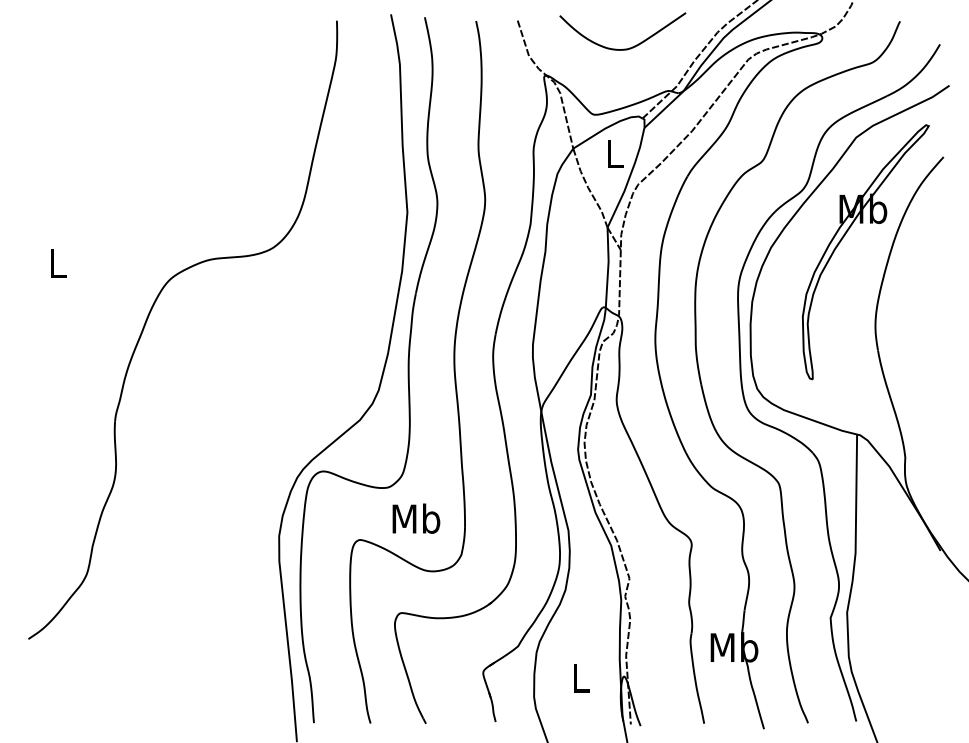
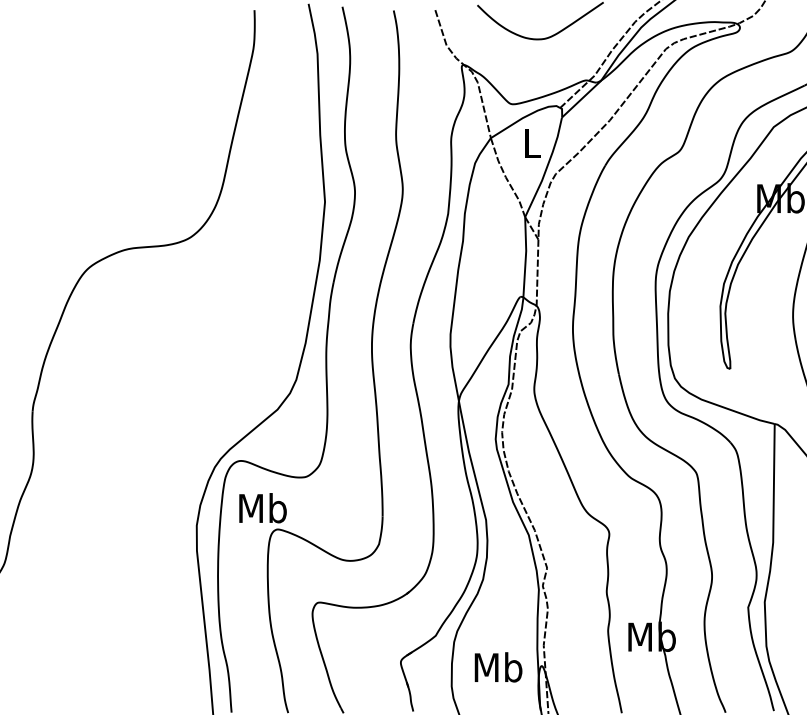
text: (416, 518) -> (263, 507), moved
text: (580, 677) -> (498, 666), L -> Mb

